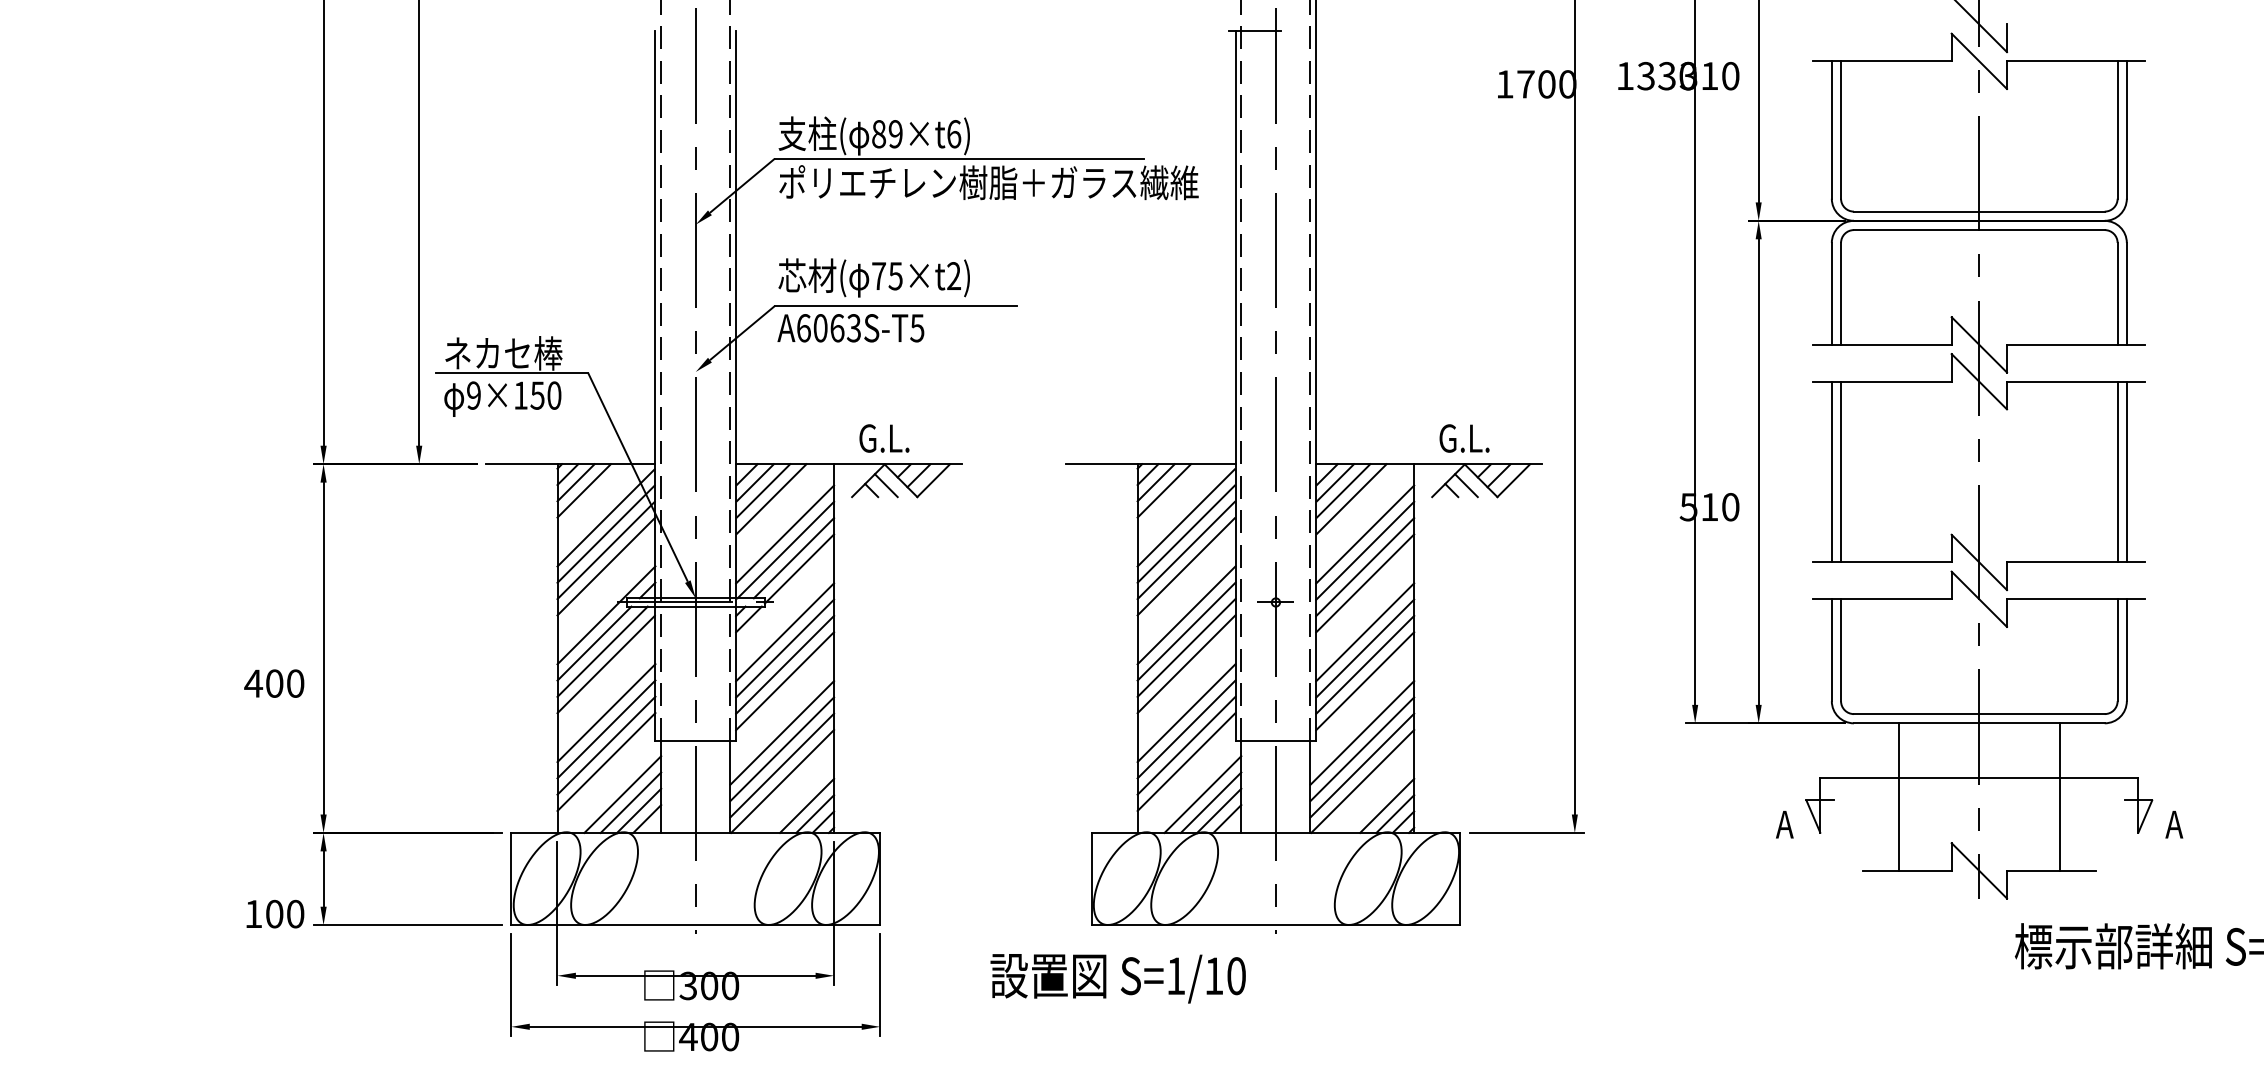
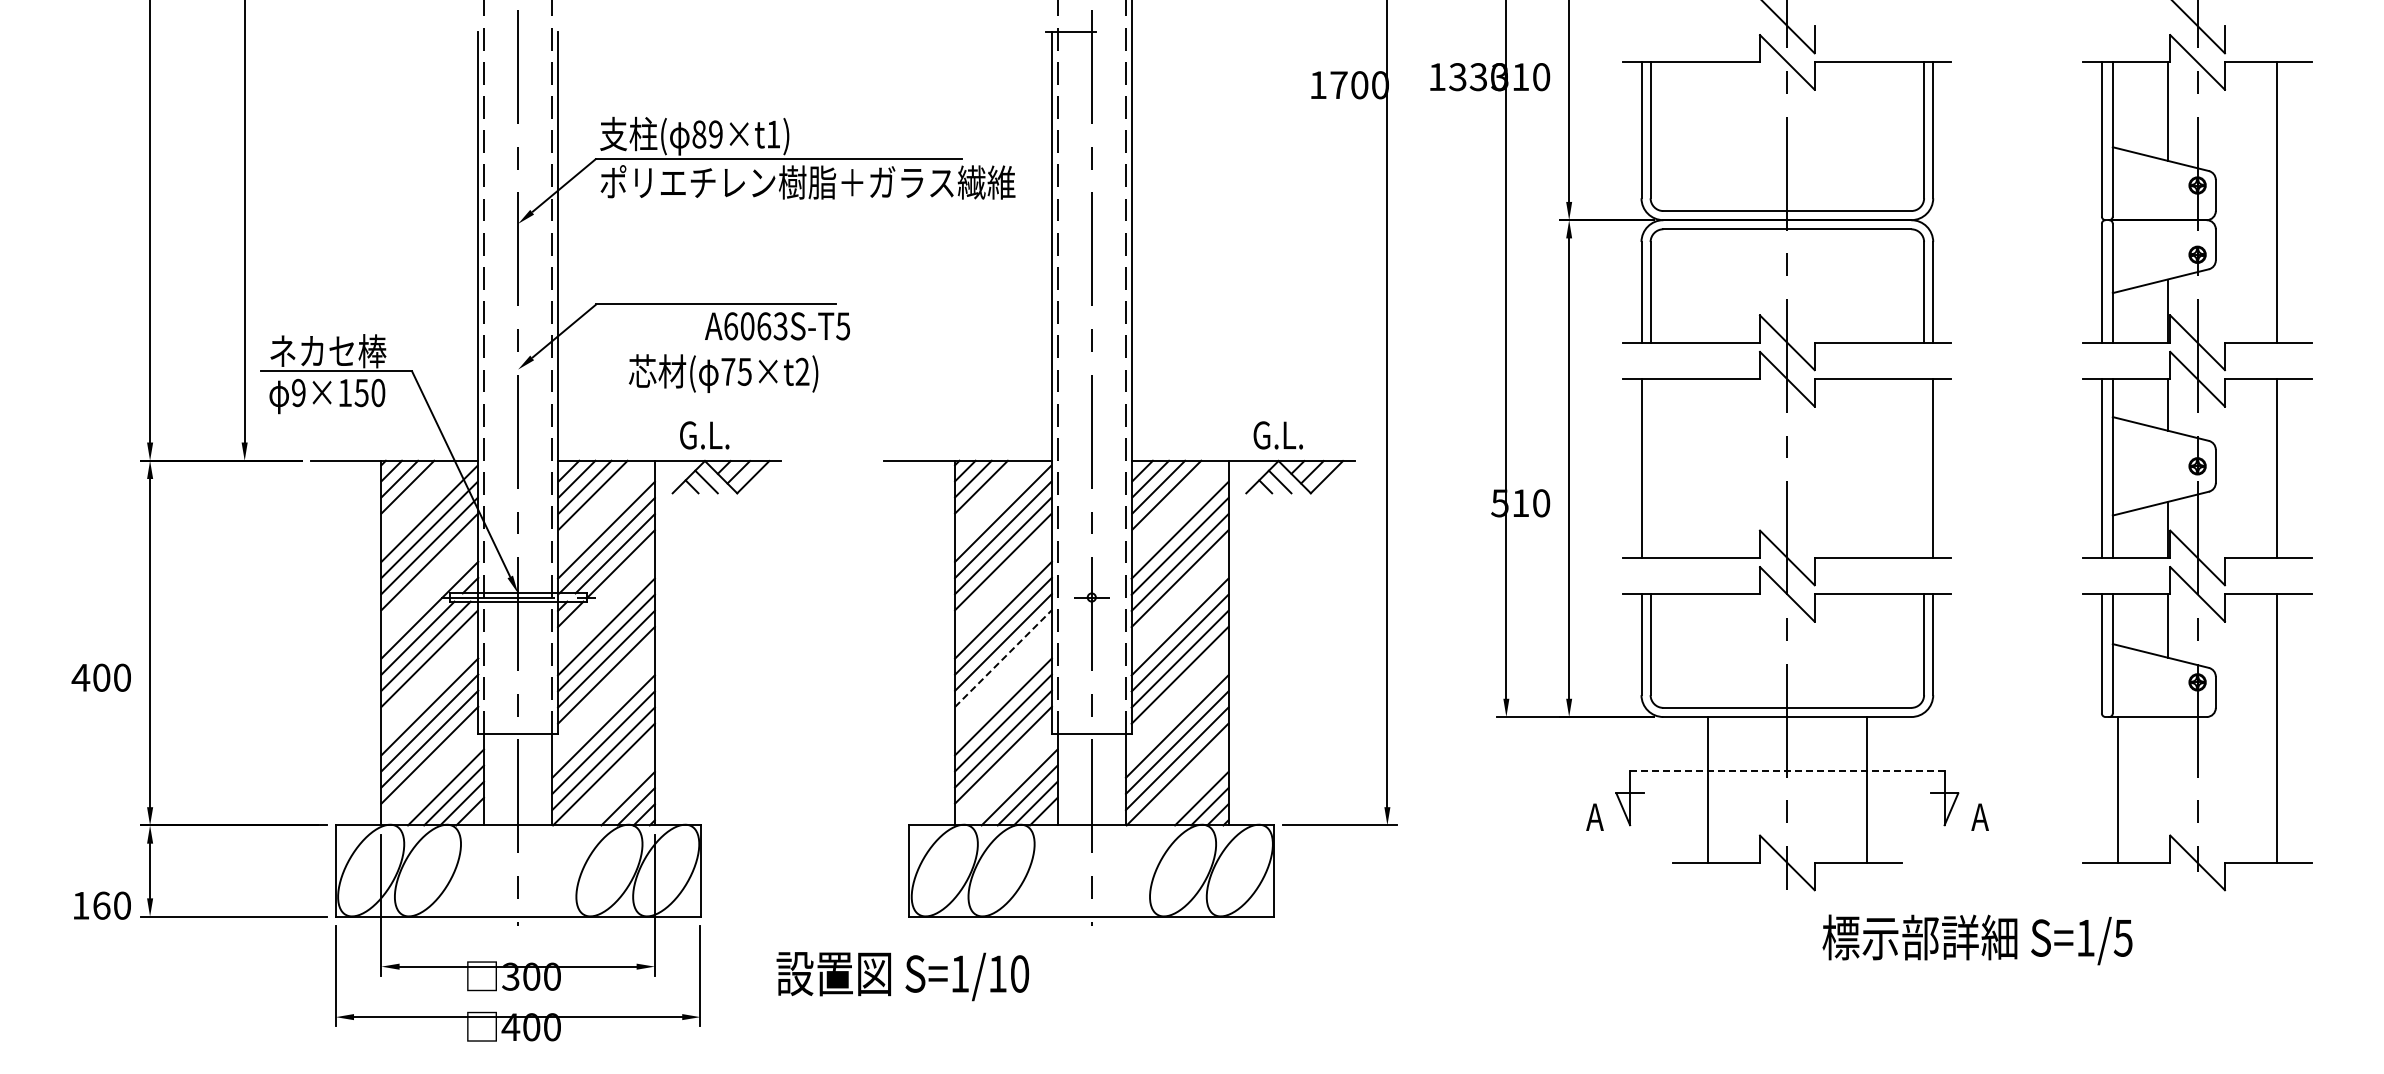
text: (954, 134) -> (773, 134), 89×t6) -> 89×t1)
text: (874, 277) -> (723, 373), moved
text: (850, 328) -> (777, 326), moved
line: (1840, 471) -> (1650, 468), removed
line: (2118, 471) -> (1924, 468), removed
line: (1186, 664) -> (1003, 658), solid -> dashed
line: (1978, 778) -> (1786, 771), solid -> dashed
text: (274, 913) -> (101, 905), 100 -> 160
text: (1117, 978) -> (902, 976), moved

